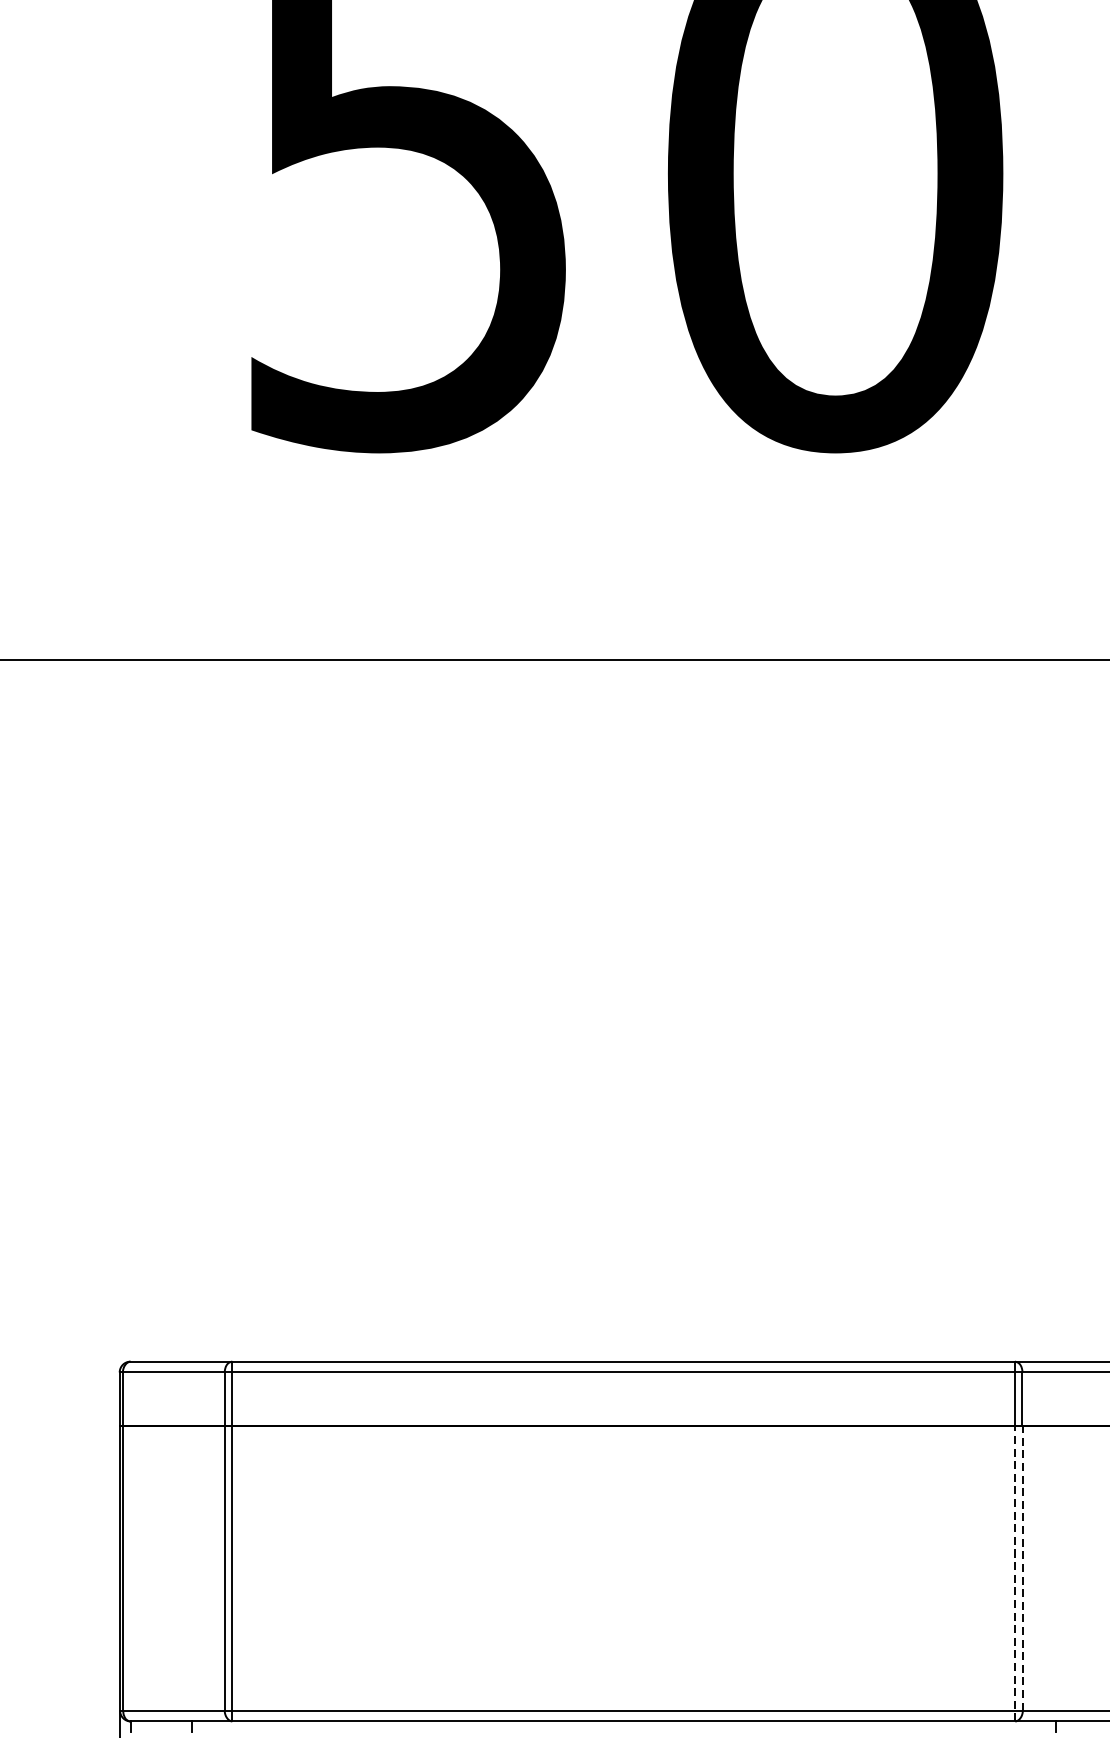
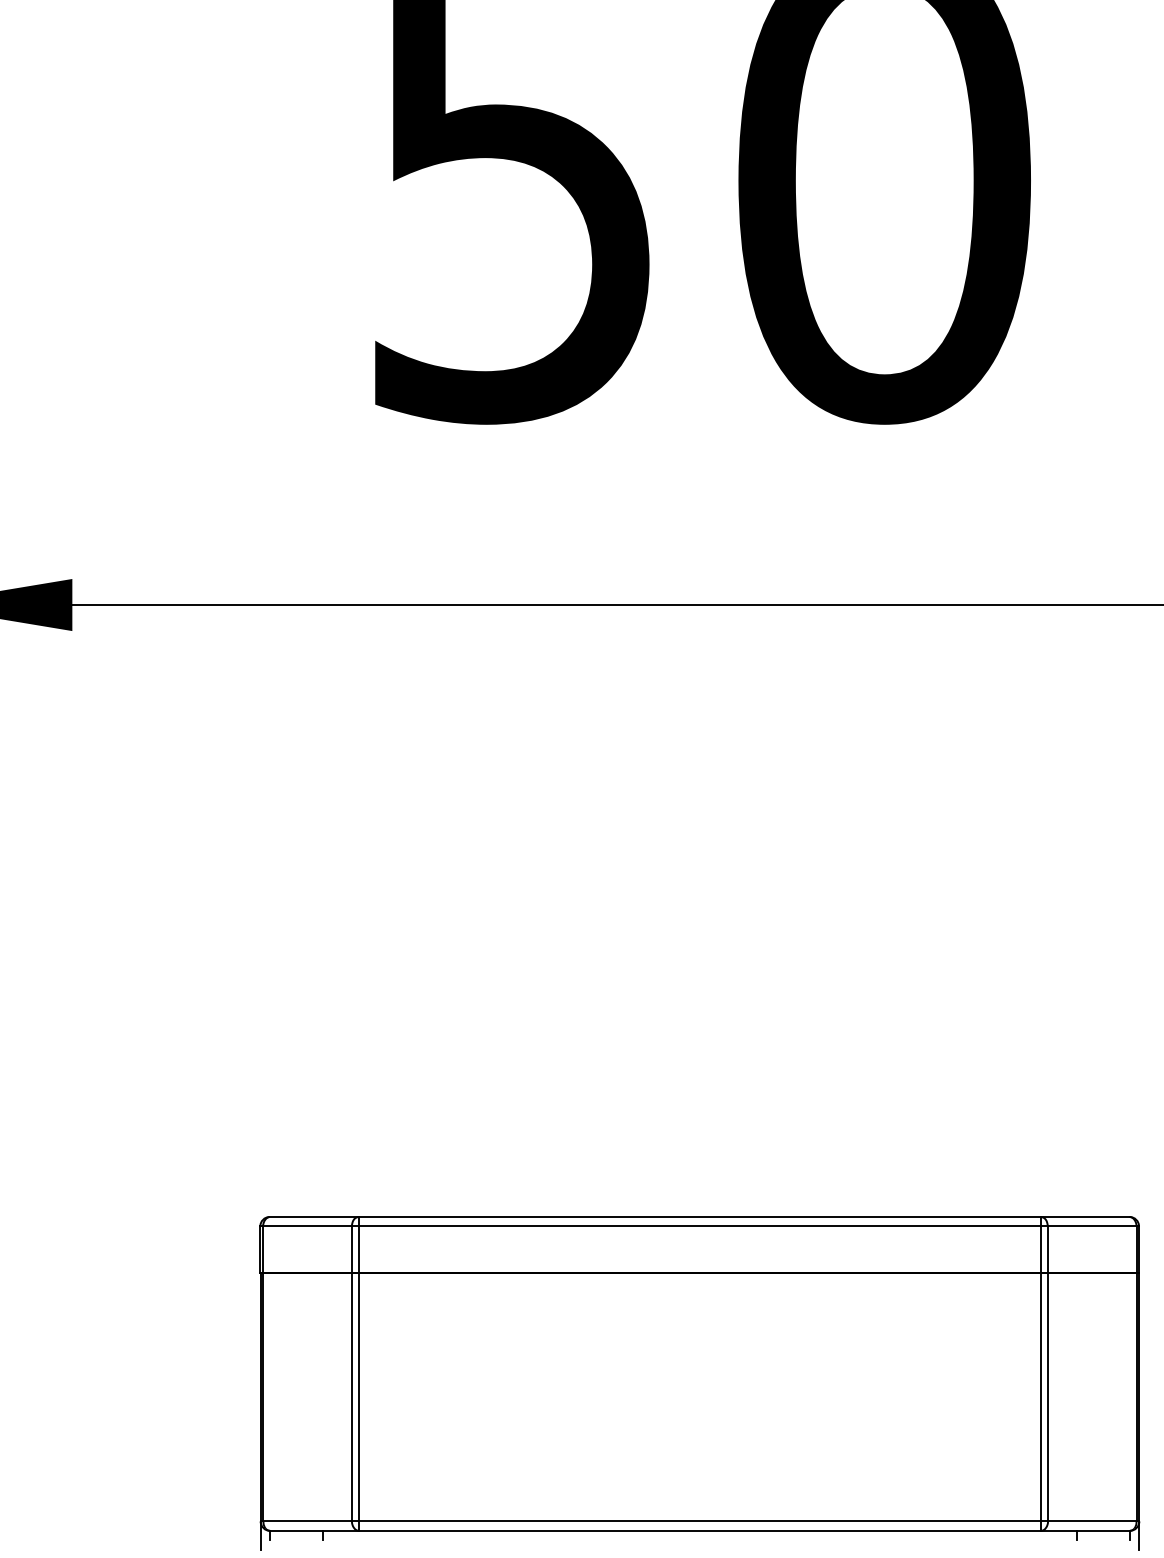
line: (1023, 1568) -> (1048, 1397), dashed -> solid
line: (1015, 1574) -> (1041, 1402), dashed -> solid

